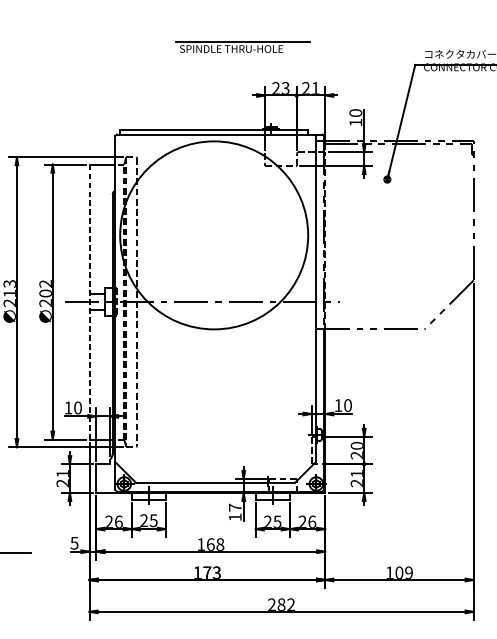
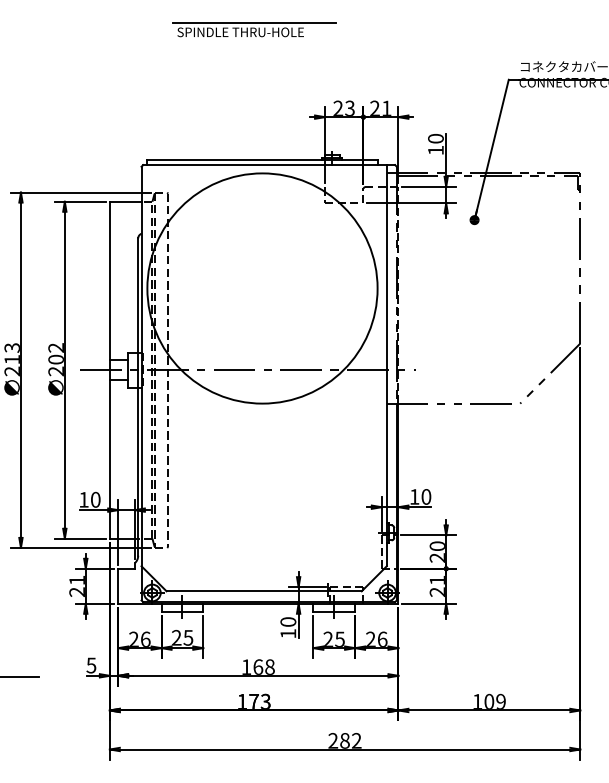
part: (242, 46) -> (254, 29), moved
line: (89, 302) -> (109, 370), dashed -> solid
text: (235, 507) -> (288, 621), 17 -> 10

